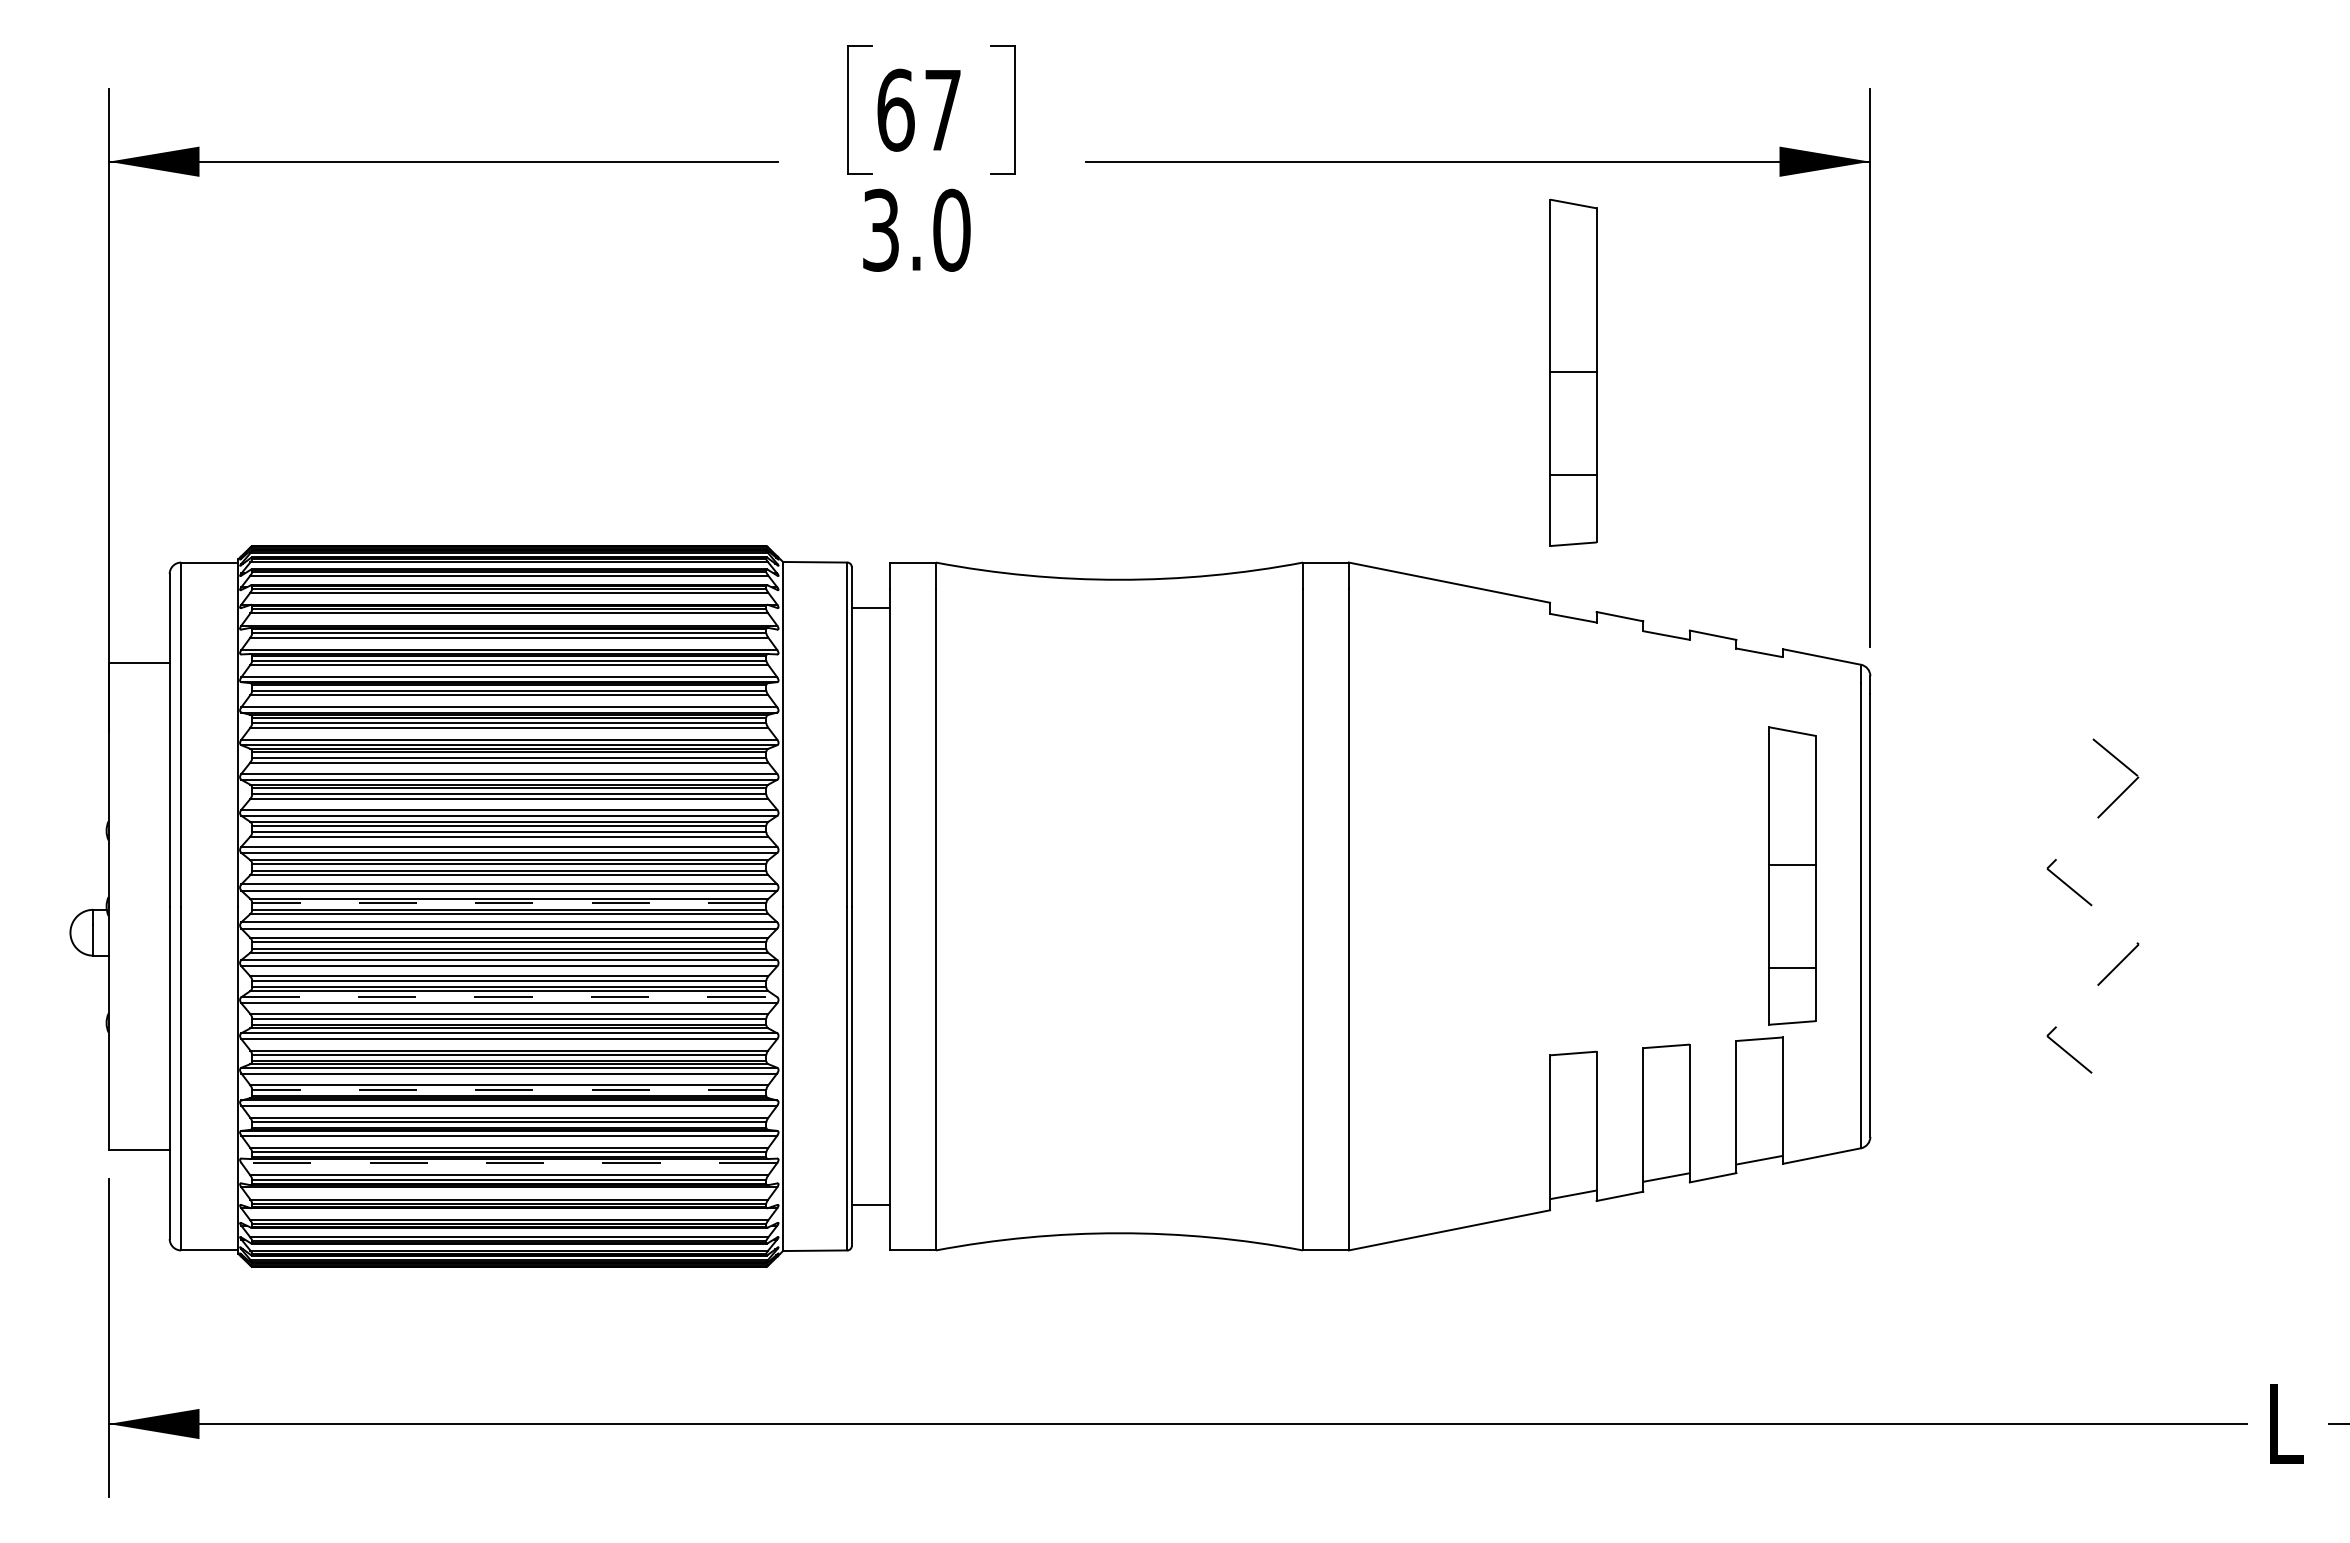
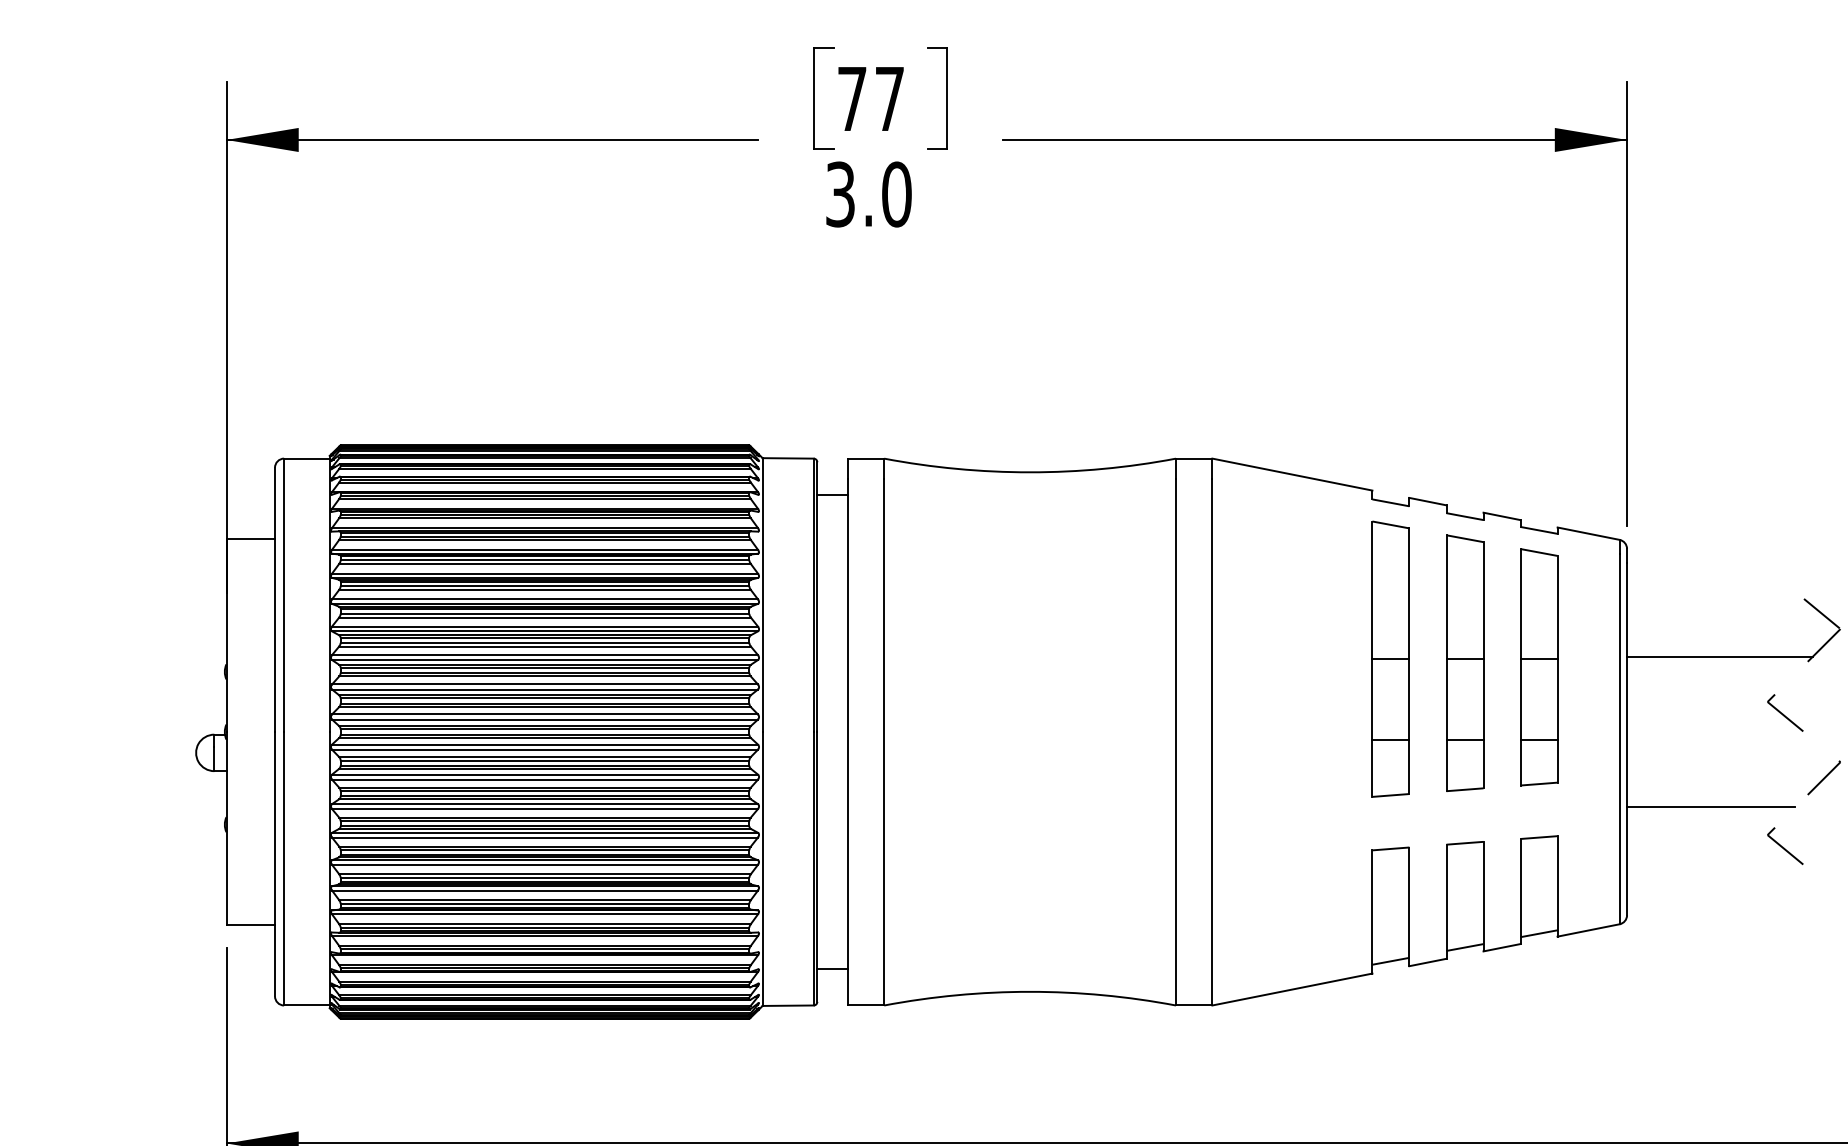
text: (895, 109) -> (852, 98), 67 -> 77
part: (1573, 372) -> (1391, 658), moved
line: (1986, 811) -> (1719, 656), added
part: (1666, 819) -> (1464, 662), added
part: (1792, 875) -> (1538, 666), moved
line: (508, 903) -> (544, 729), dashed -> solid
line: (509, 997) -> (545, 804), dashed -> solid
line: (1976, 1001) -> (1711, 807), added
line: (508, 1089) -> (544, 877), dashed -> solid
line: (509, 1163) -> (545, 936), dashed -> solid

